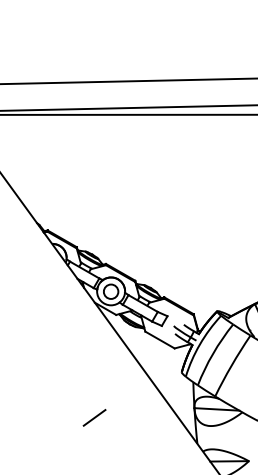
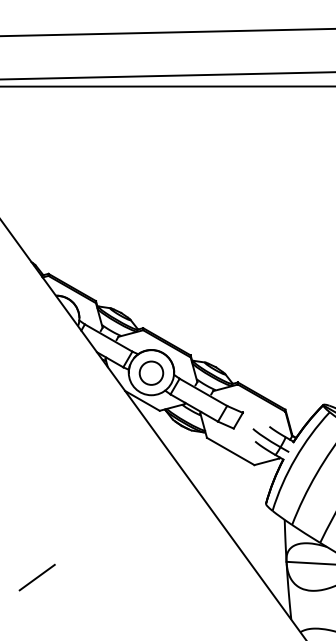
line: (94, 417) -> (37, 576), moved

